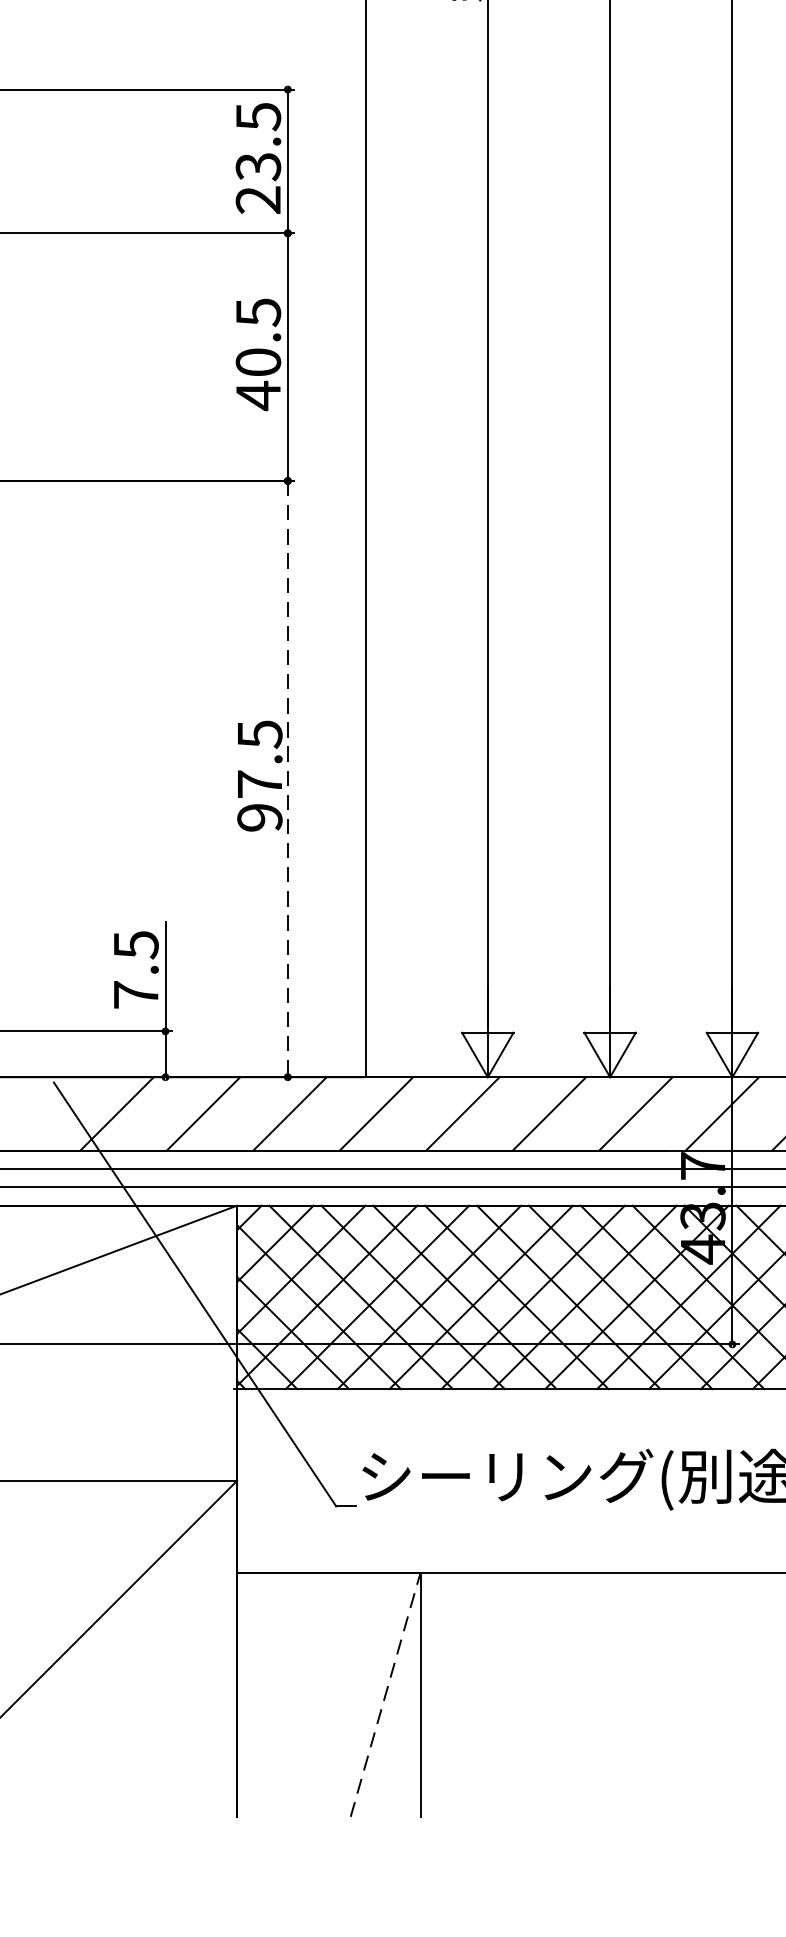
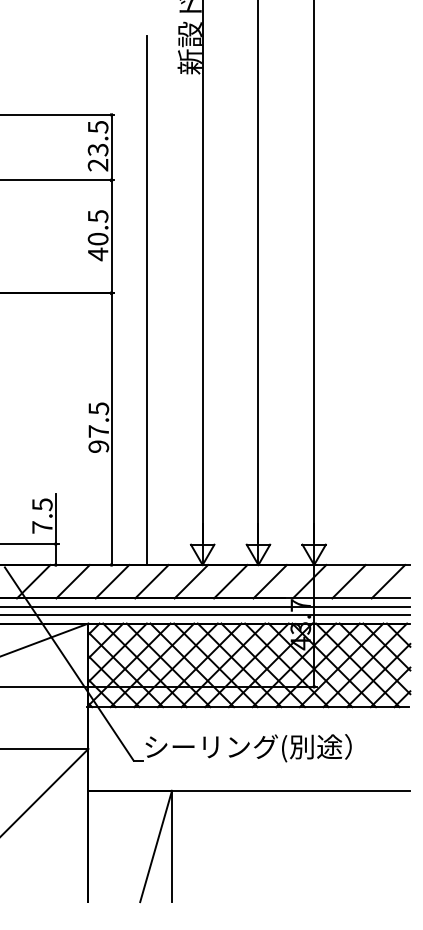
line: (287, 779) -> (111, 429), dashed -> solid
line: (386, 1694) -> (156, 846), dashed -> solid

